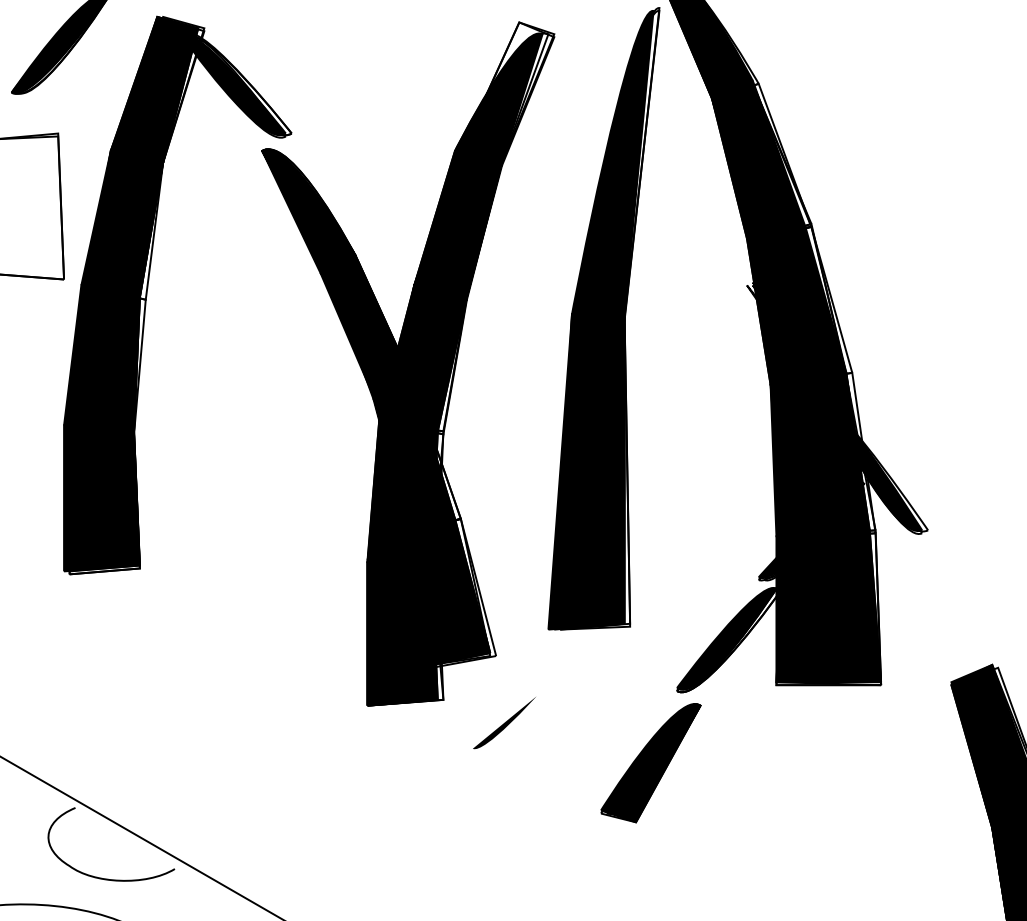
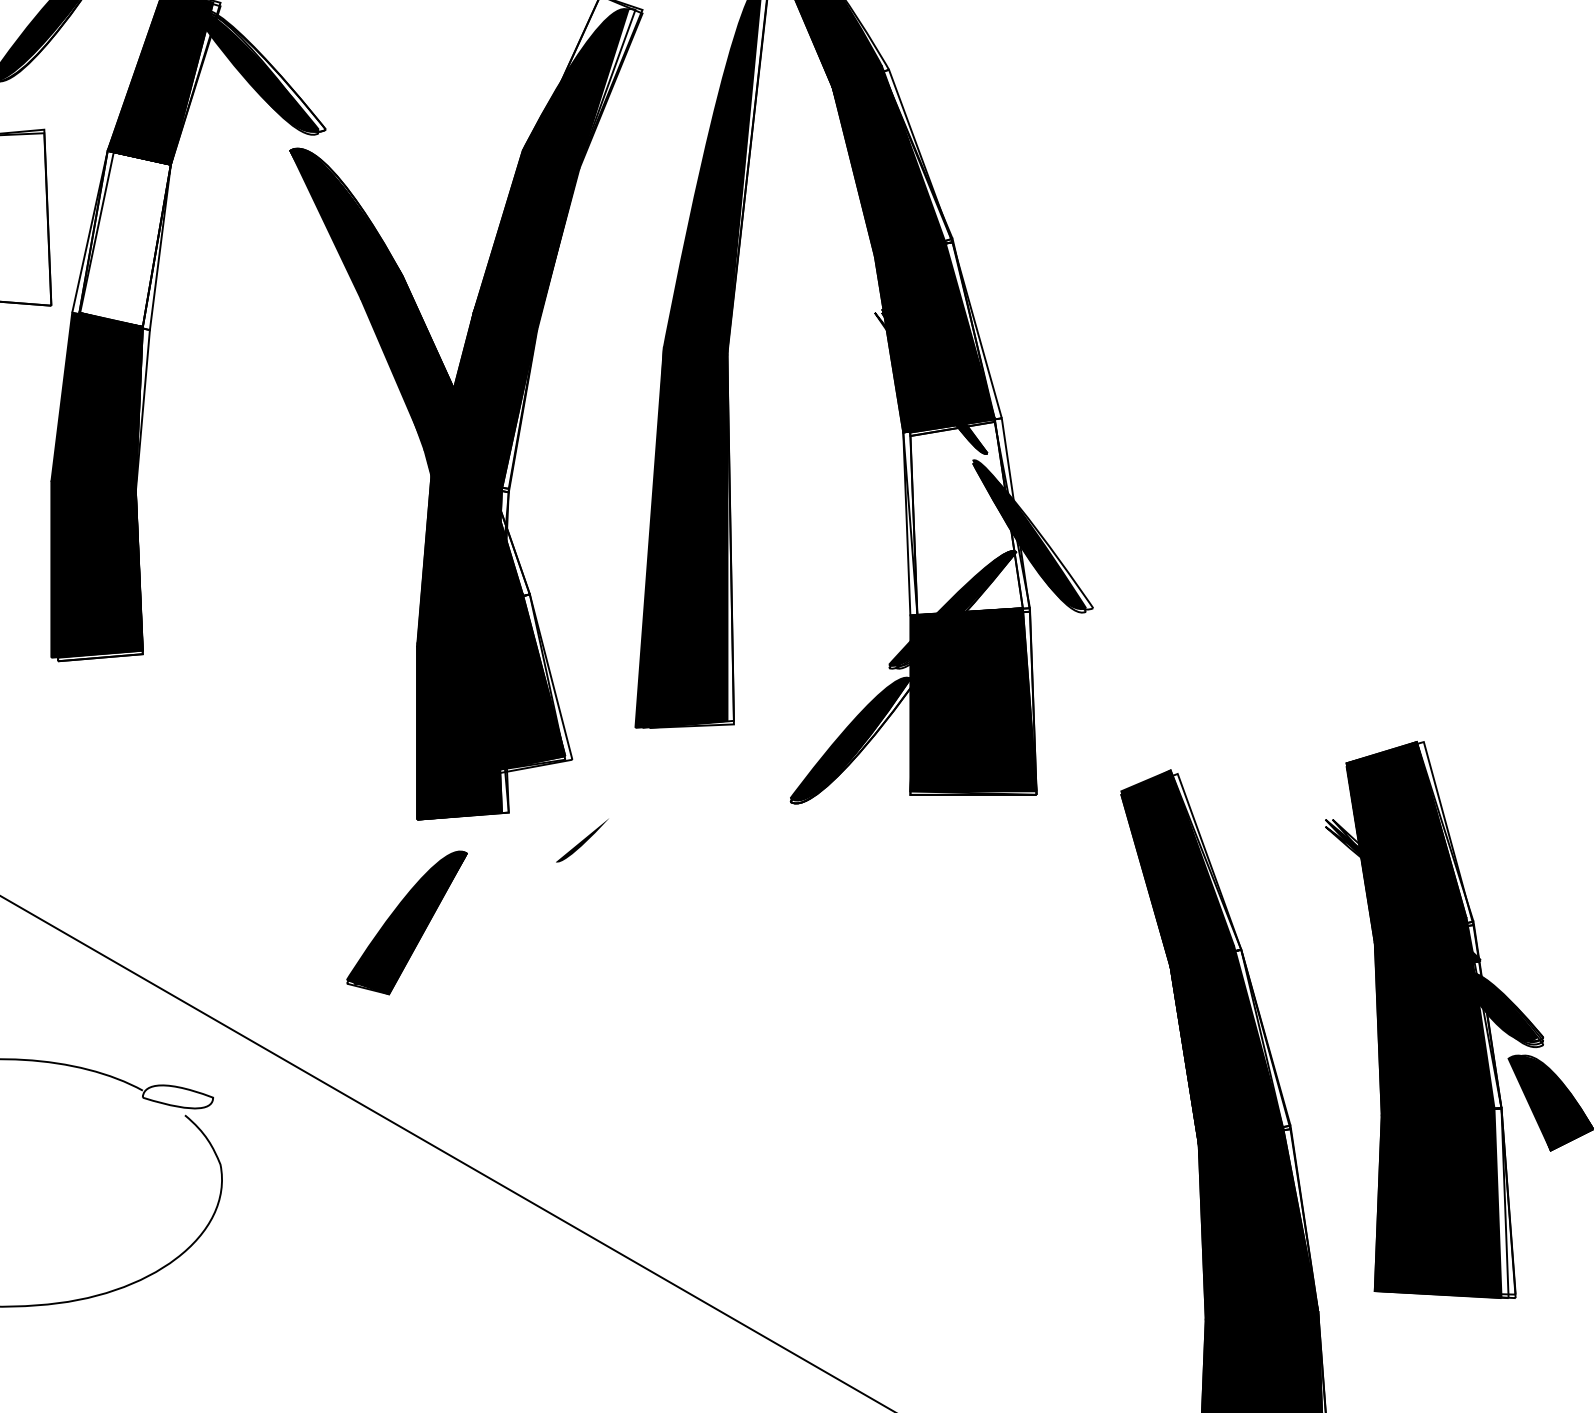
fill: (122, 223) -> (121, 238), removed
fill: (819, 454) -> (962, 516), removed
part: (504, 722) -> (582, 840), size x0.7
part: (650, 762) -> (406, 922), moved
curve: (103, 878) -> (99, 1027), removed

